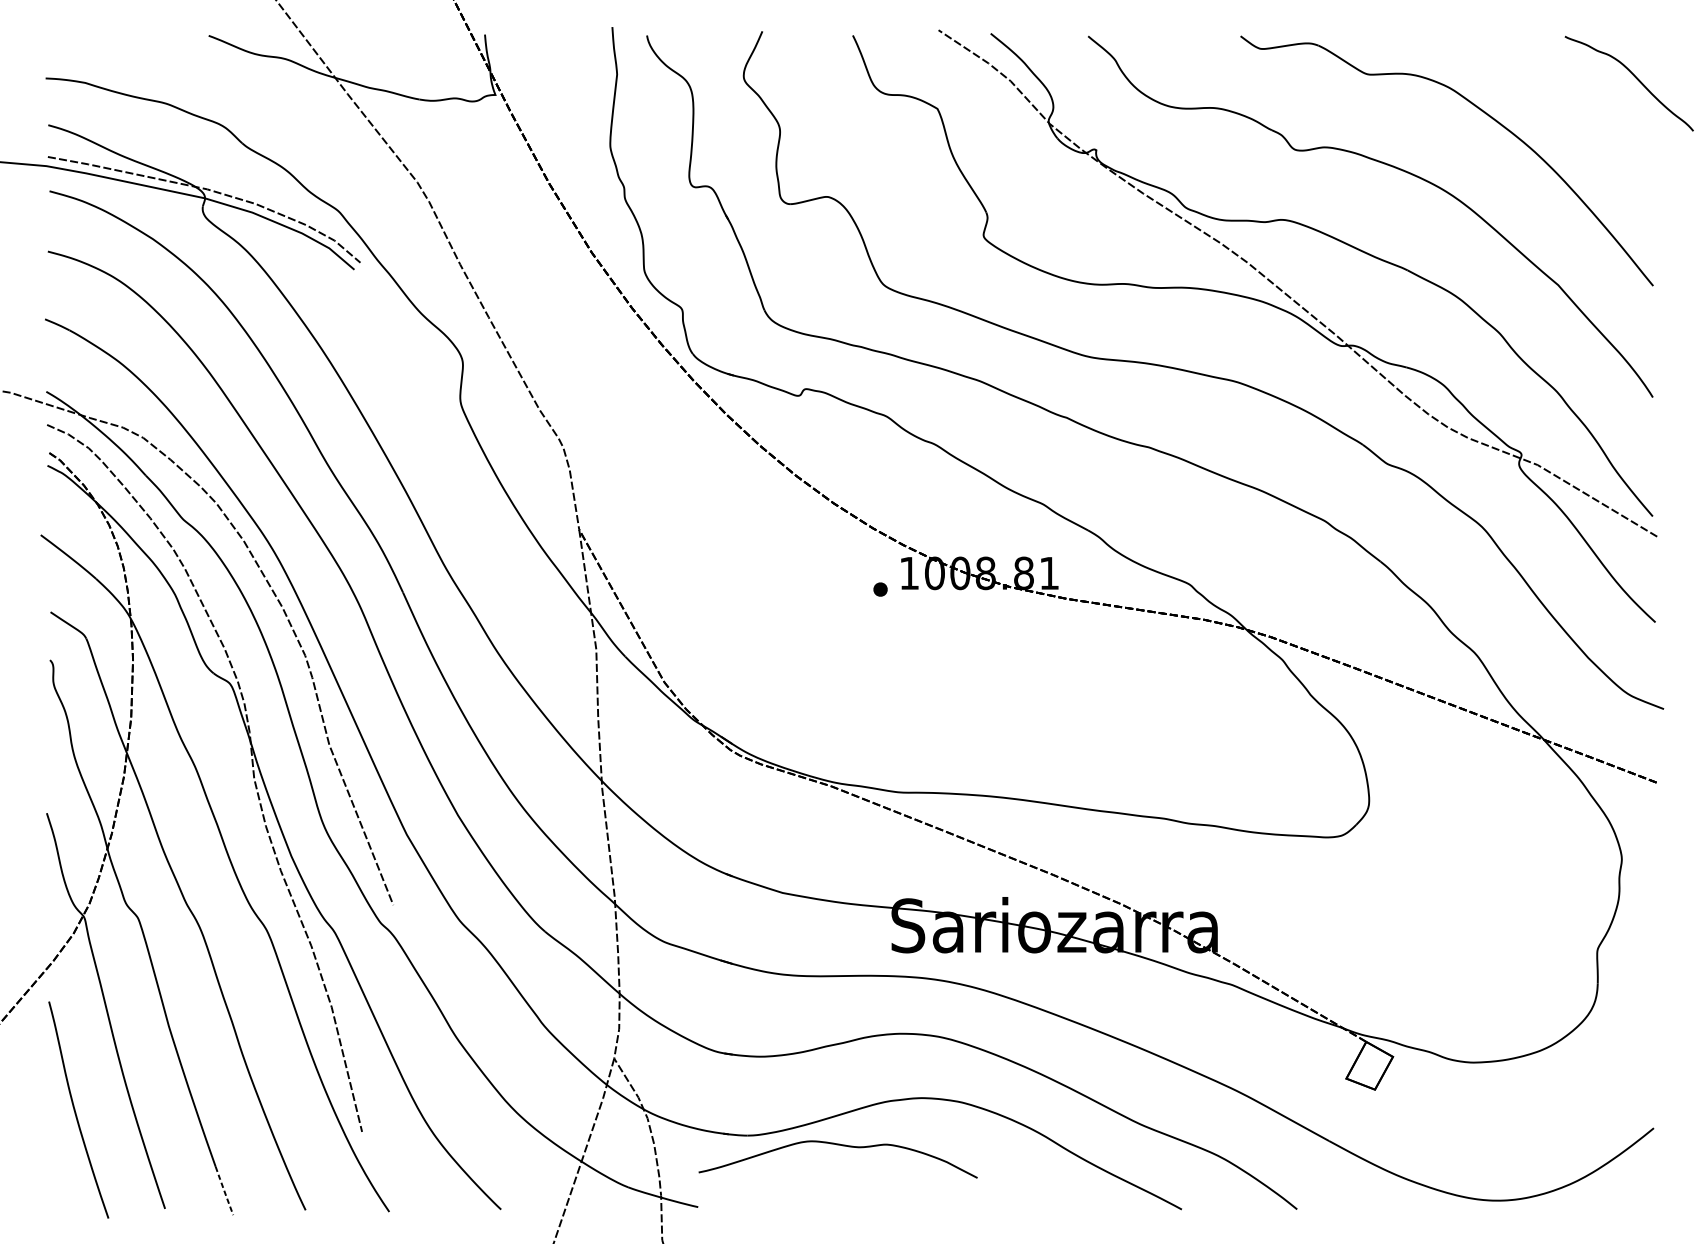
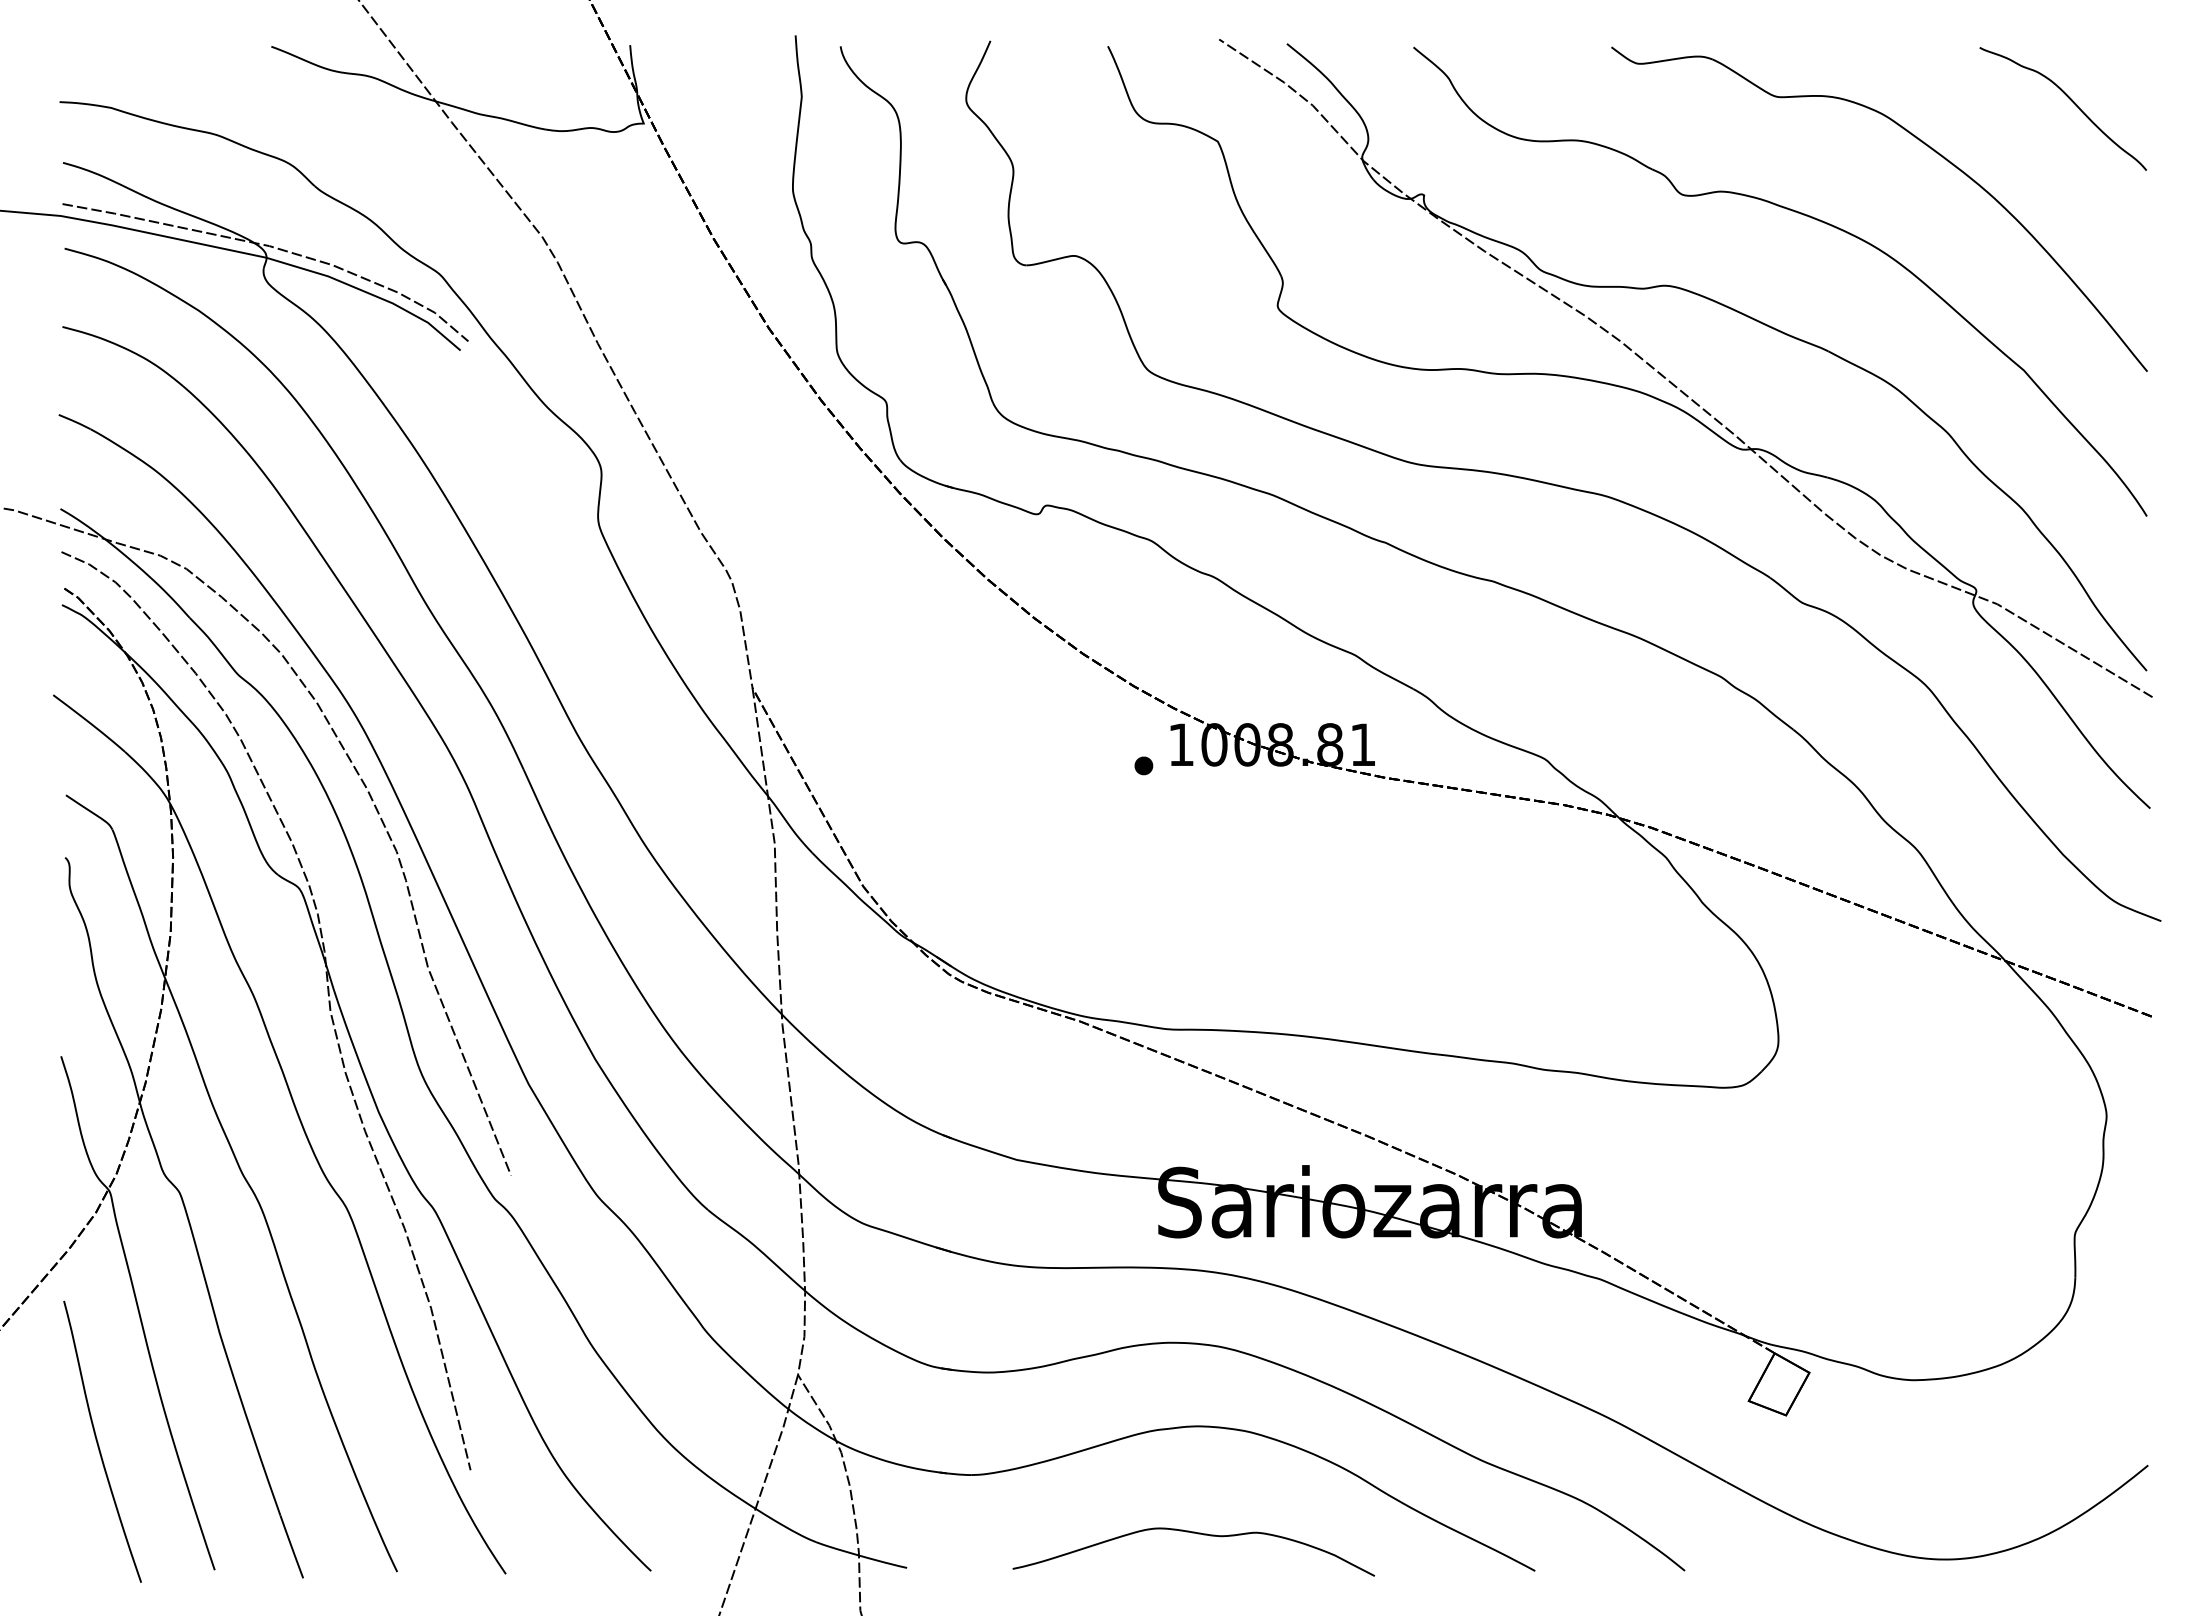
curve: (1634, 77) -> (2070, 100), moved
curve: (840, 1145) -> (1197, 1534), moved
line: (224, 1191) -> (291, 1547), dashed -> solid

